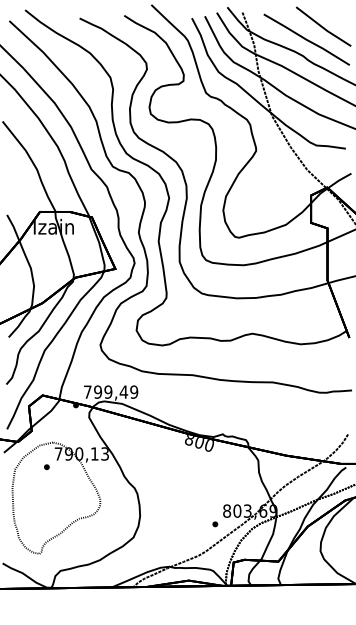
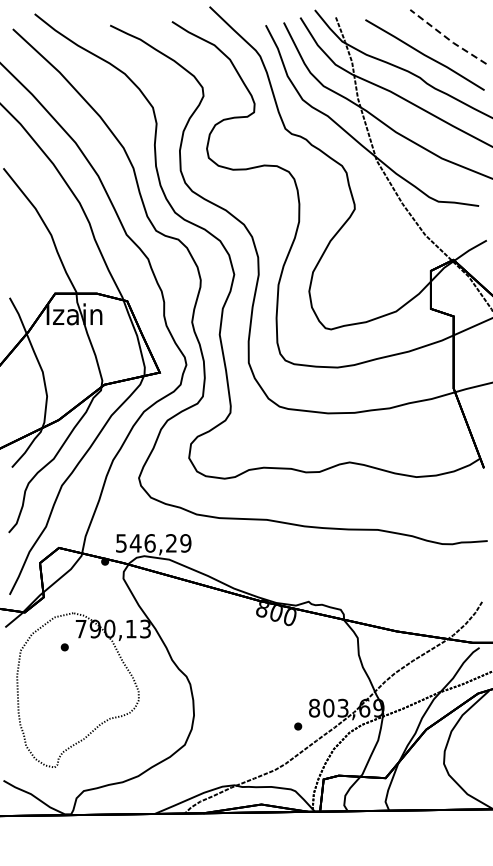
line: (323, 27) -> (447, 38), solid -> dashed
text: (105, 392) -> (146, 543), 799,49 -> 546,29

